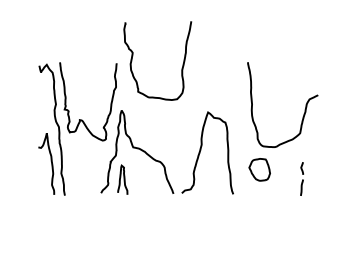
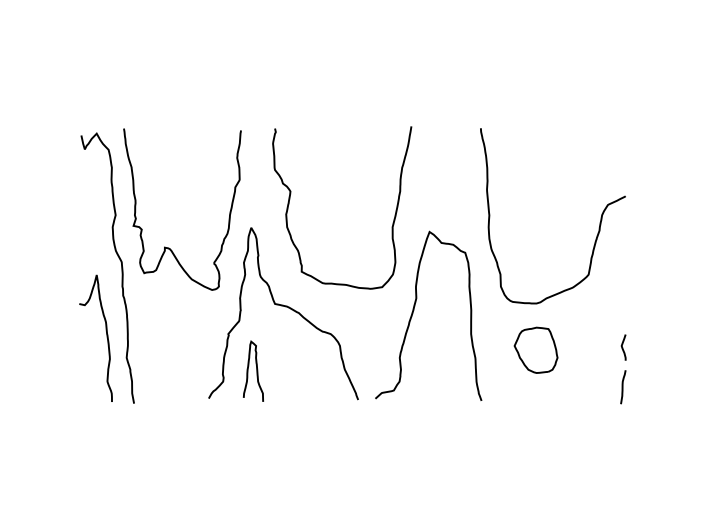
curve: (133, 56) -> (292, 198), moved
curve: (304, 109) -> (597, 225), moved

